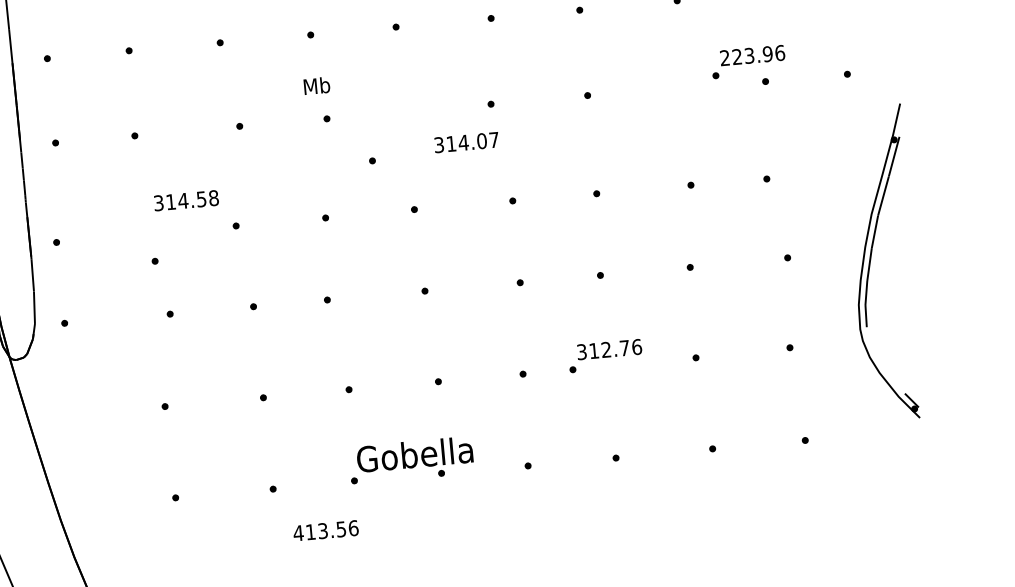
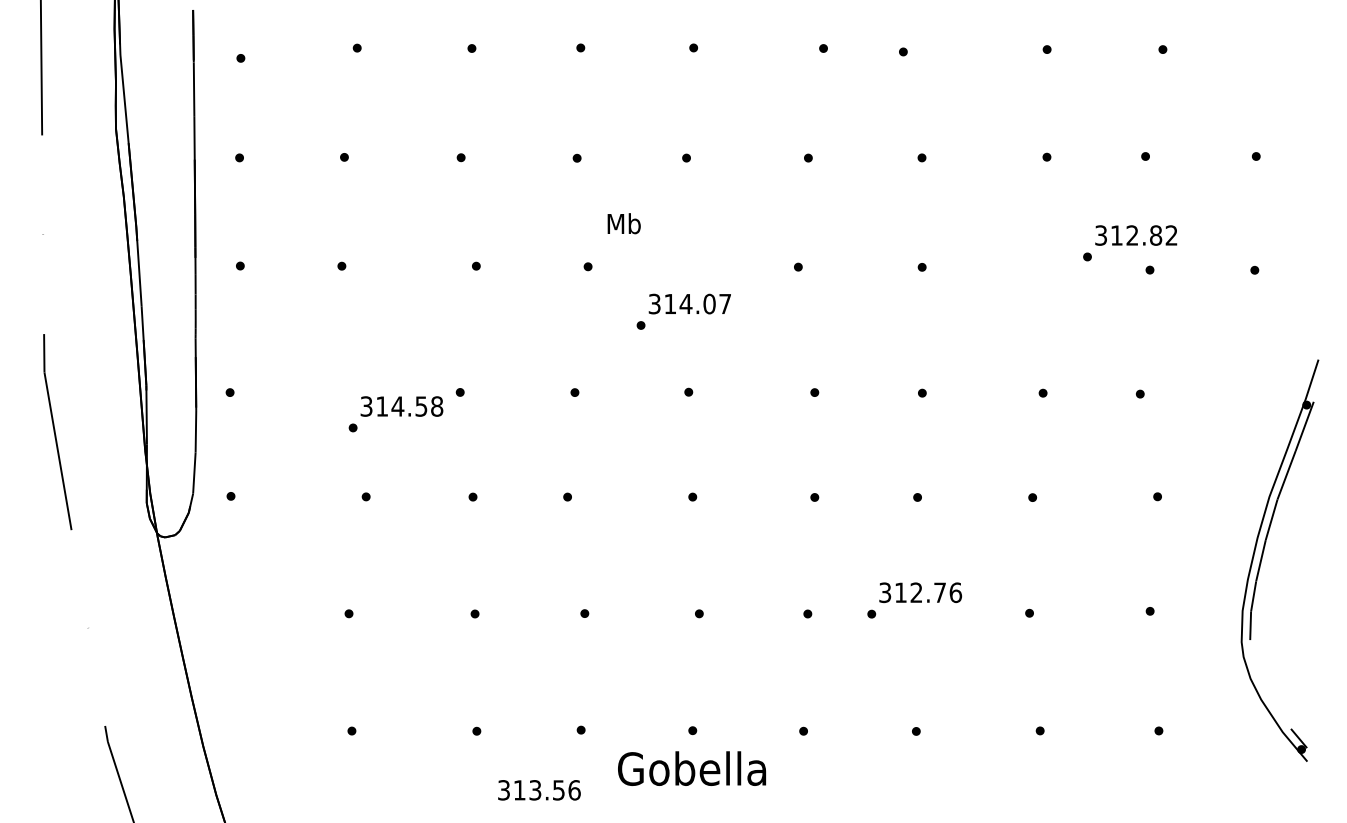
text: (752, 55) -> (1136, 235), 223.96 -> 312.82
text: (316, 85) -> (623, 223), moved
text: (466, 142) -> (689, 303), moved
text: (186, 200) -> (401, 406), moved
part: (871, 260) -> (1263, 555), moved
text: (414, 454) -> (691, 768), moved
text: (298, 533) -> (503, 790), 413.56 -> 313.56

